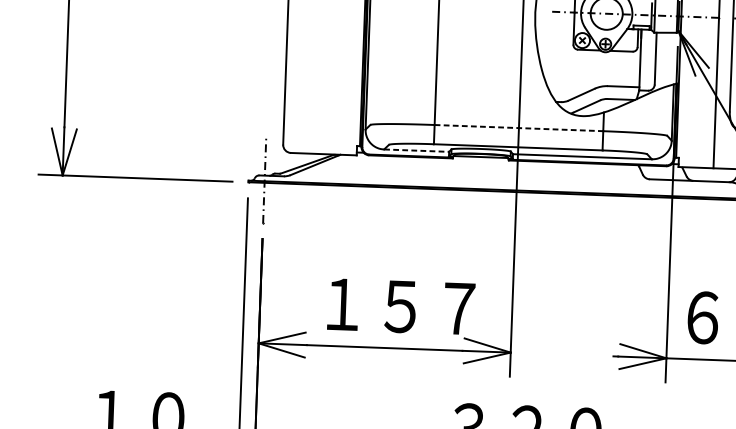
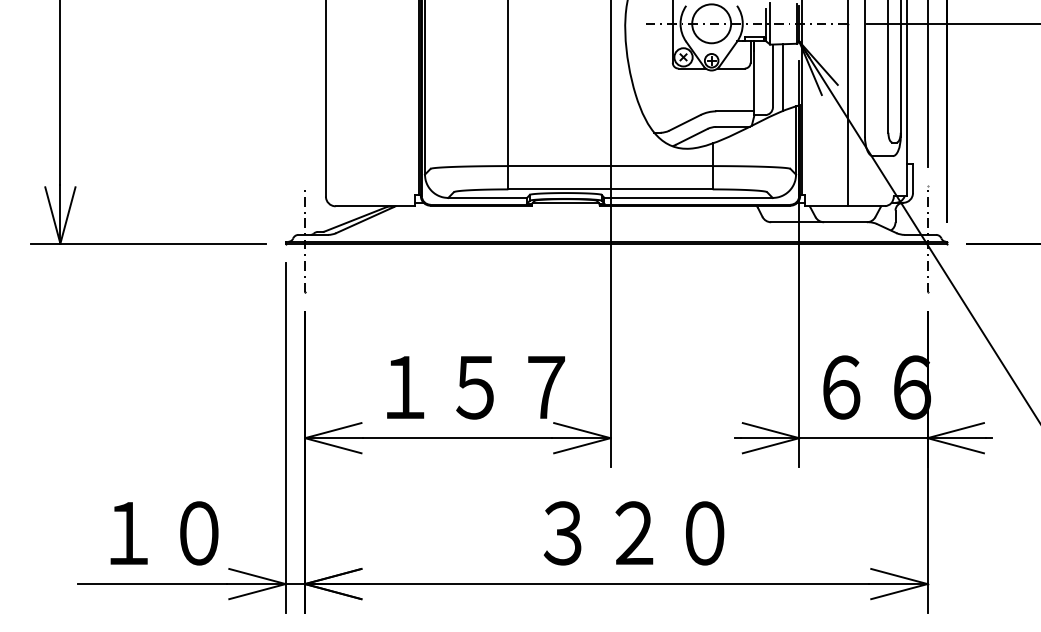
line: (663, 60) -> (782, 77), added
line: (519, 128) -> (611, 166), dashed -> solid
line: (417, 150) -> (488, 197), dashed -> solid

